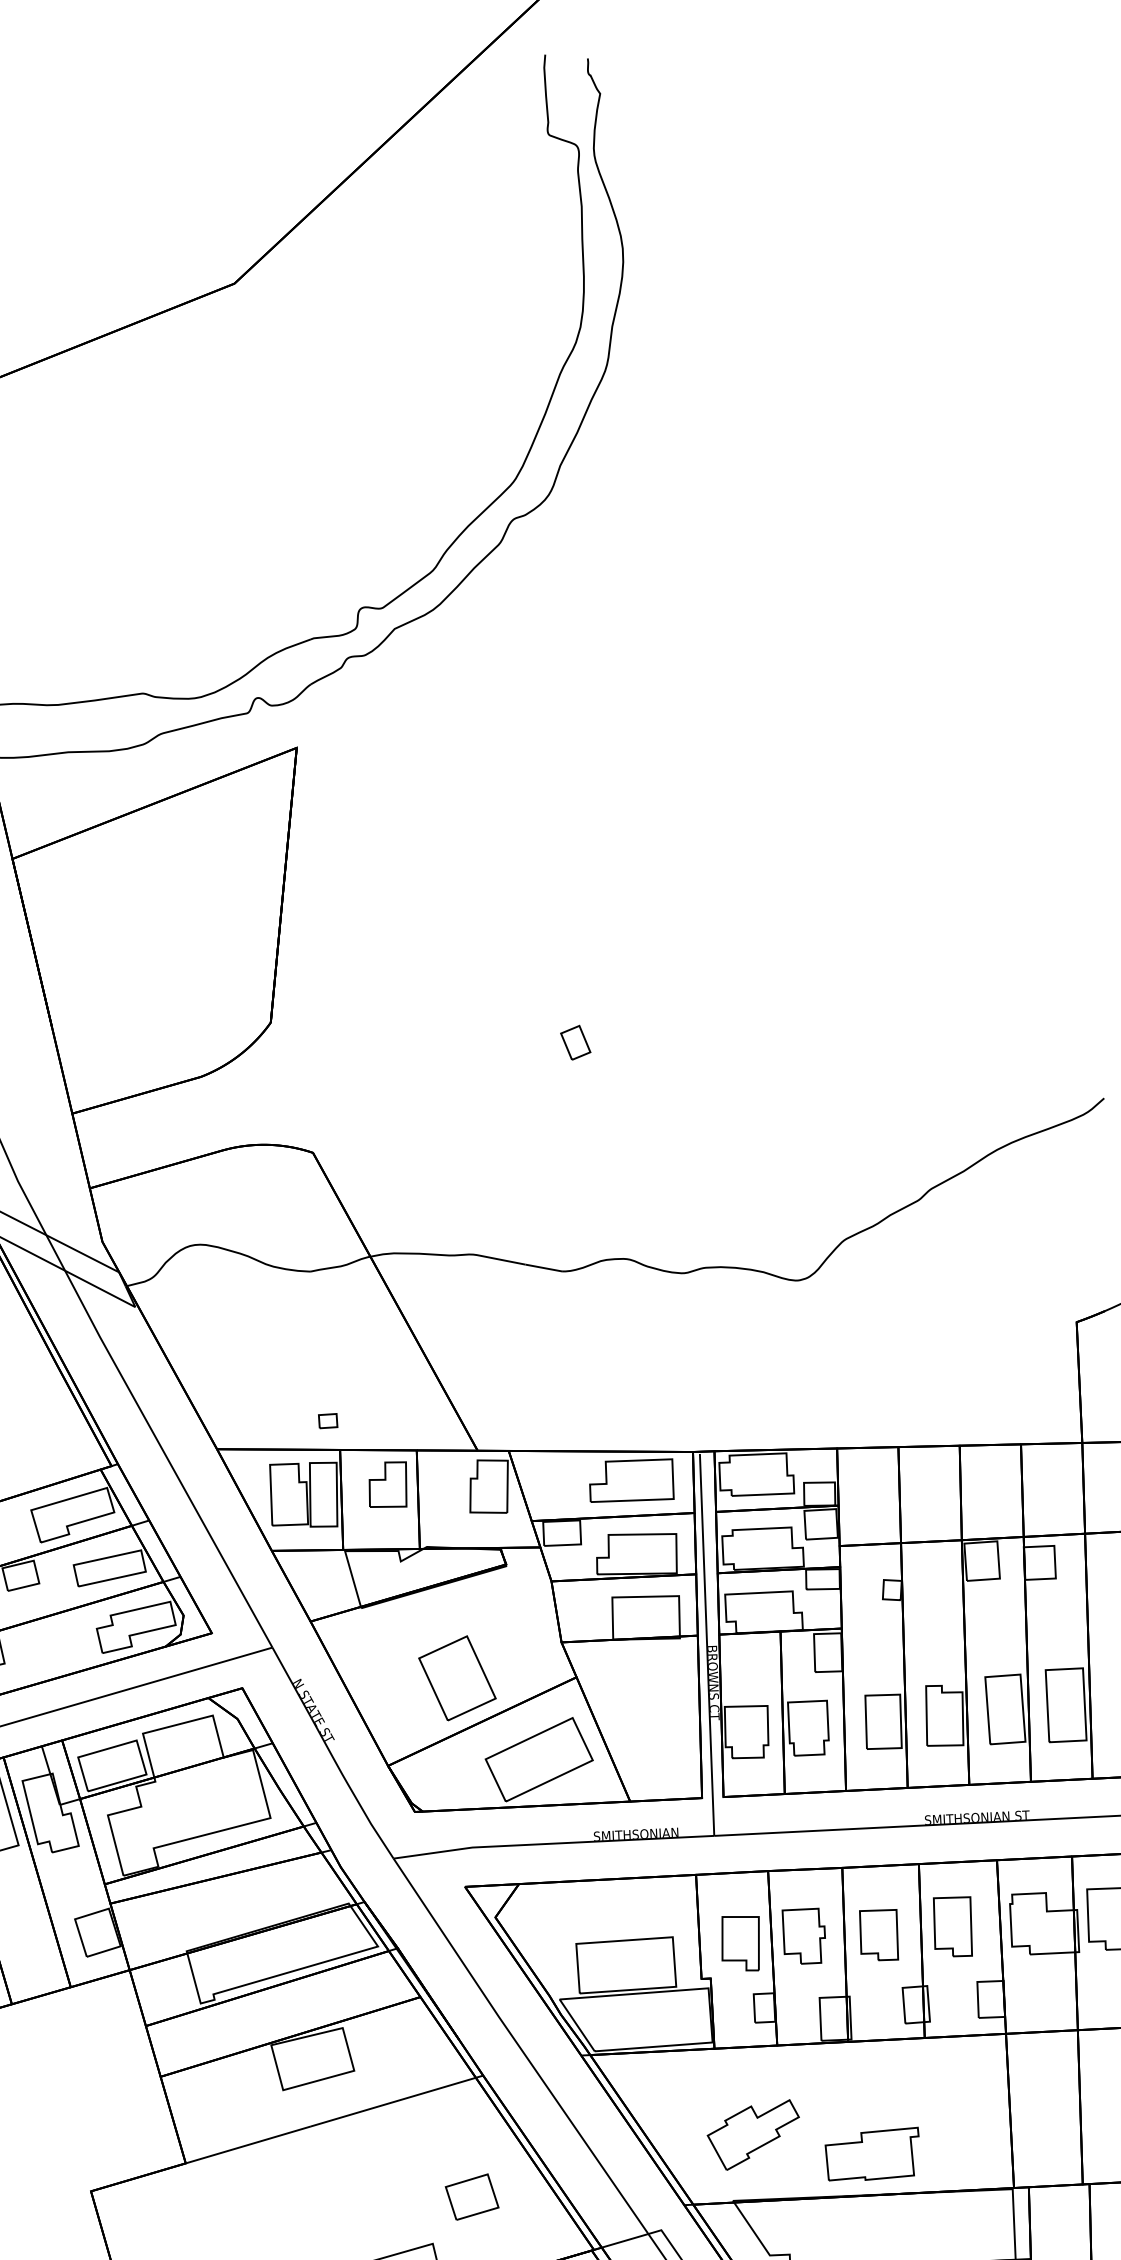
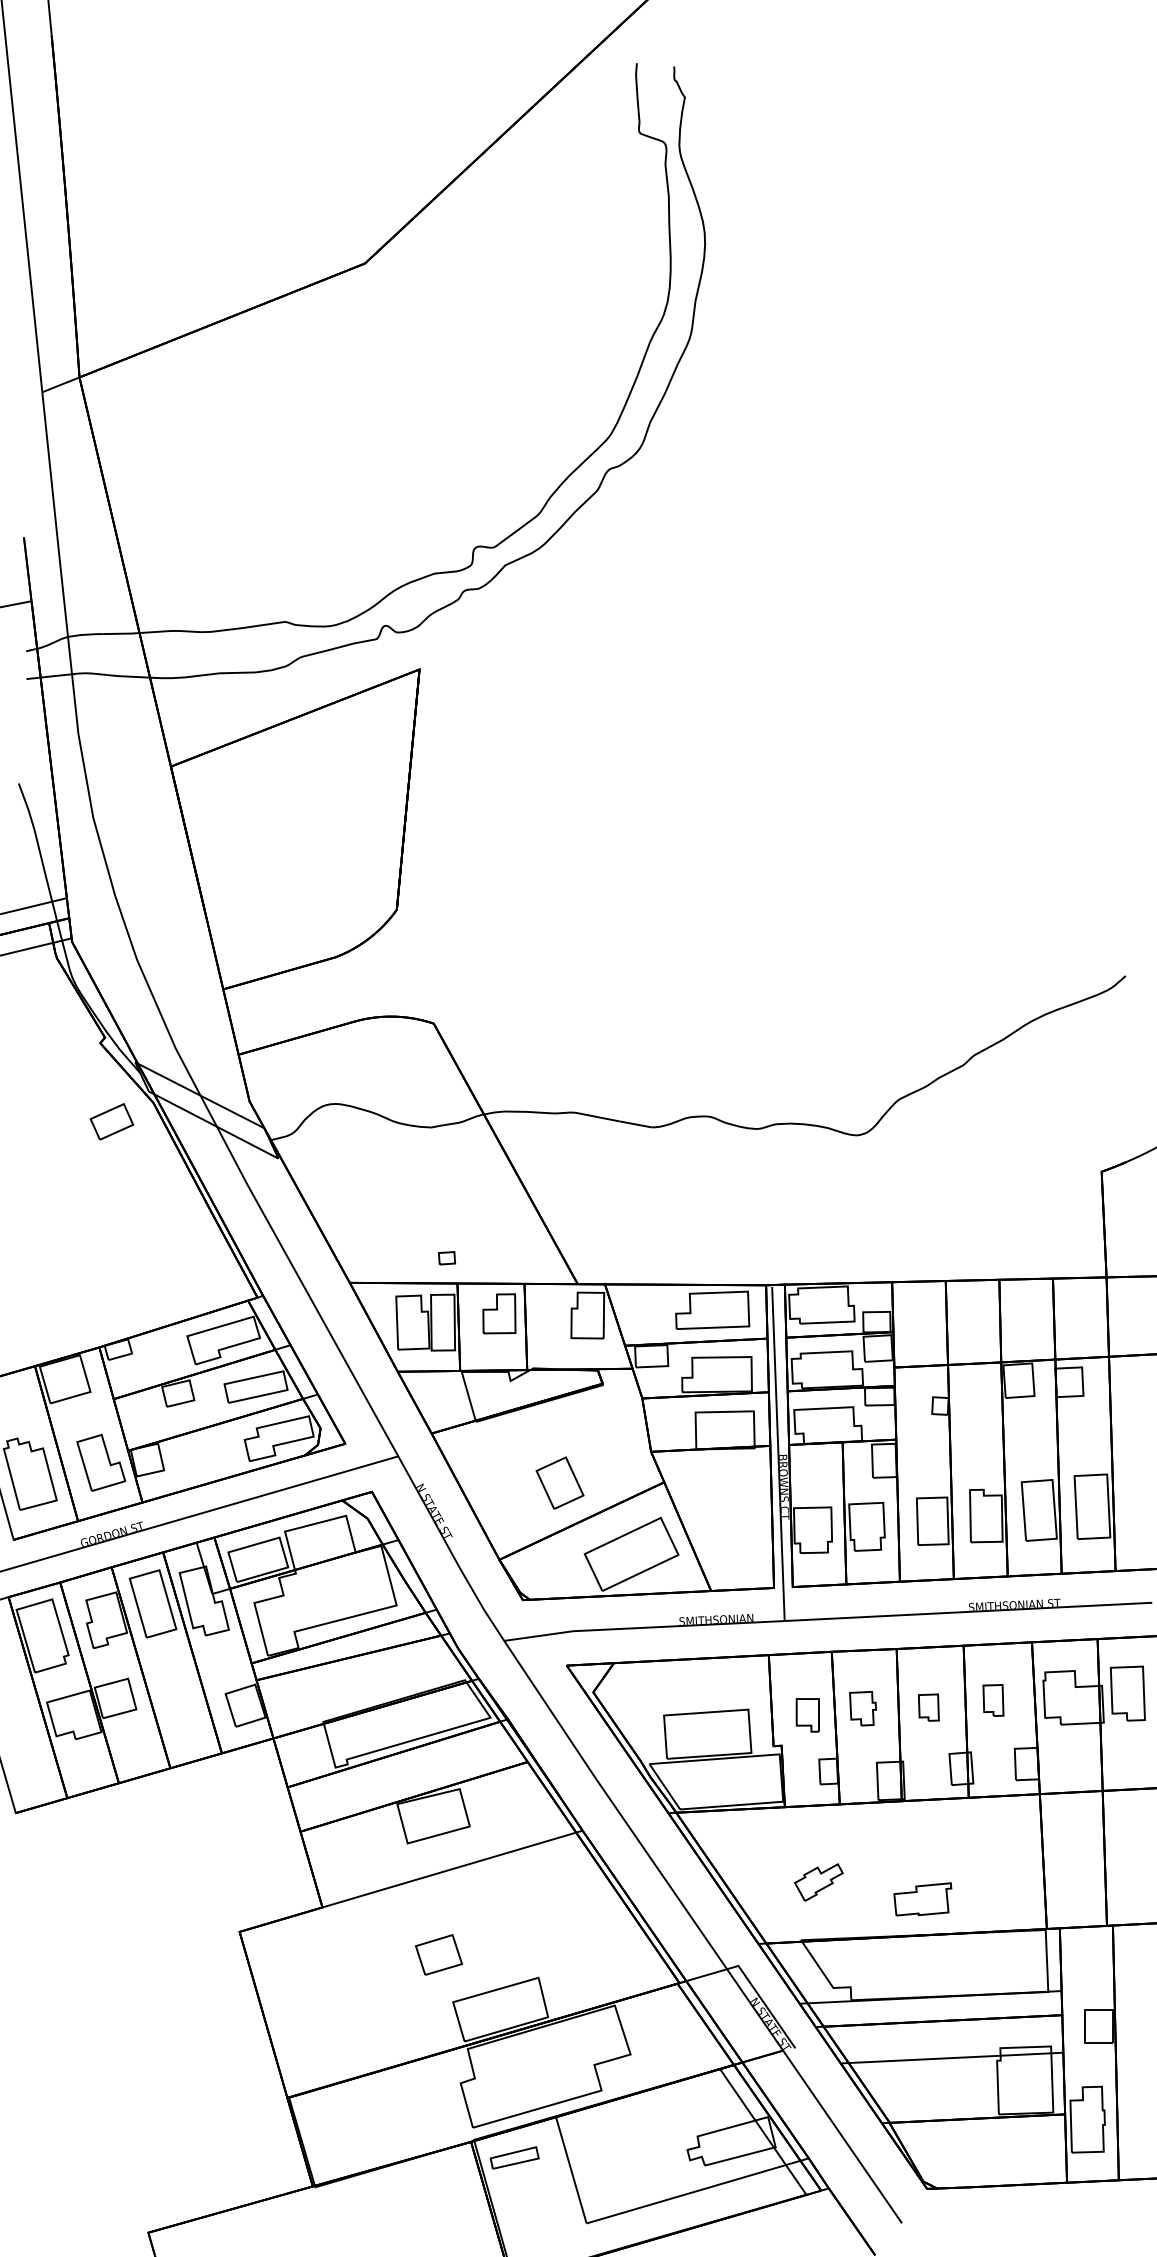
part: (575, 1041) -> (663, 926), removed
part: (456, 1677) -> (559, 1482), size x0.7
part: (953, 1926) -> (993, 1700), size x0.6
part: (878, 1934) -> (928, 1707), size x0.6
part: (803, 1935) -> (862, 1708), size x0.7
part: (740, 1943) -> (807, 1715), size x0.7
part: (752, 2134) -> (818, 1882), size x0.6
part: (871, 2154) -> (922, 1899), size x0.7
part: (472, 2196) -> (439, 1954), moved

